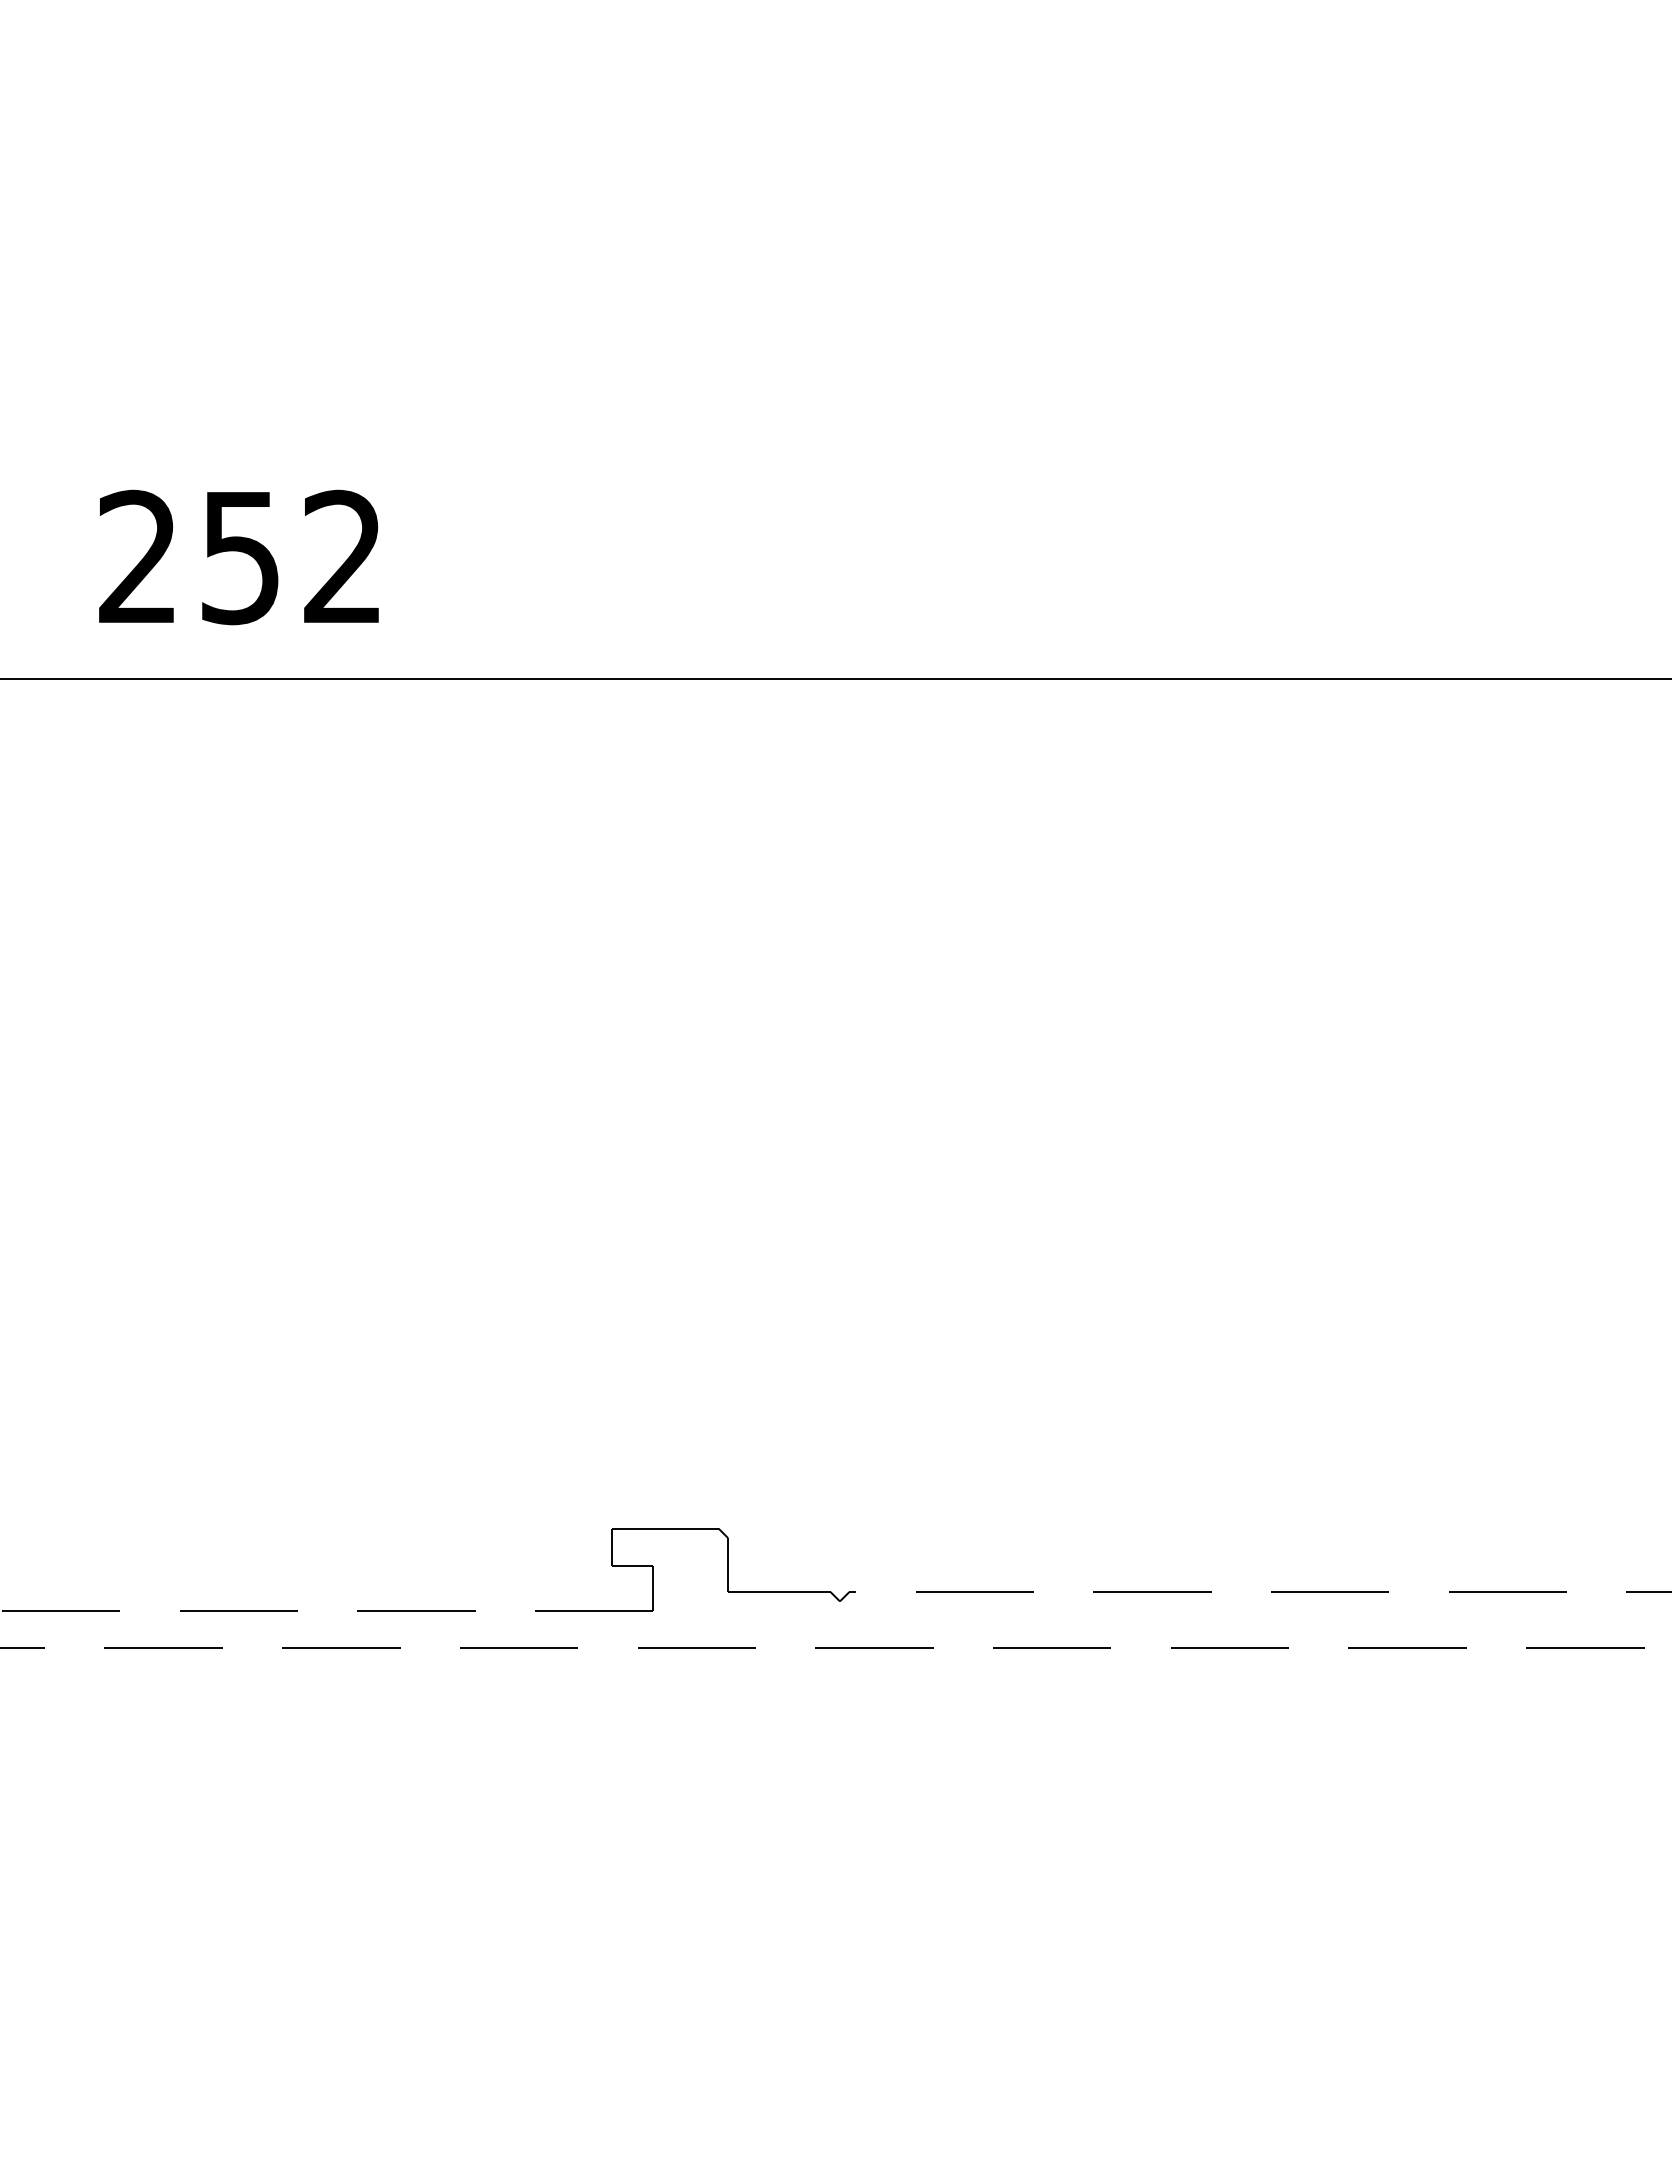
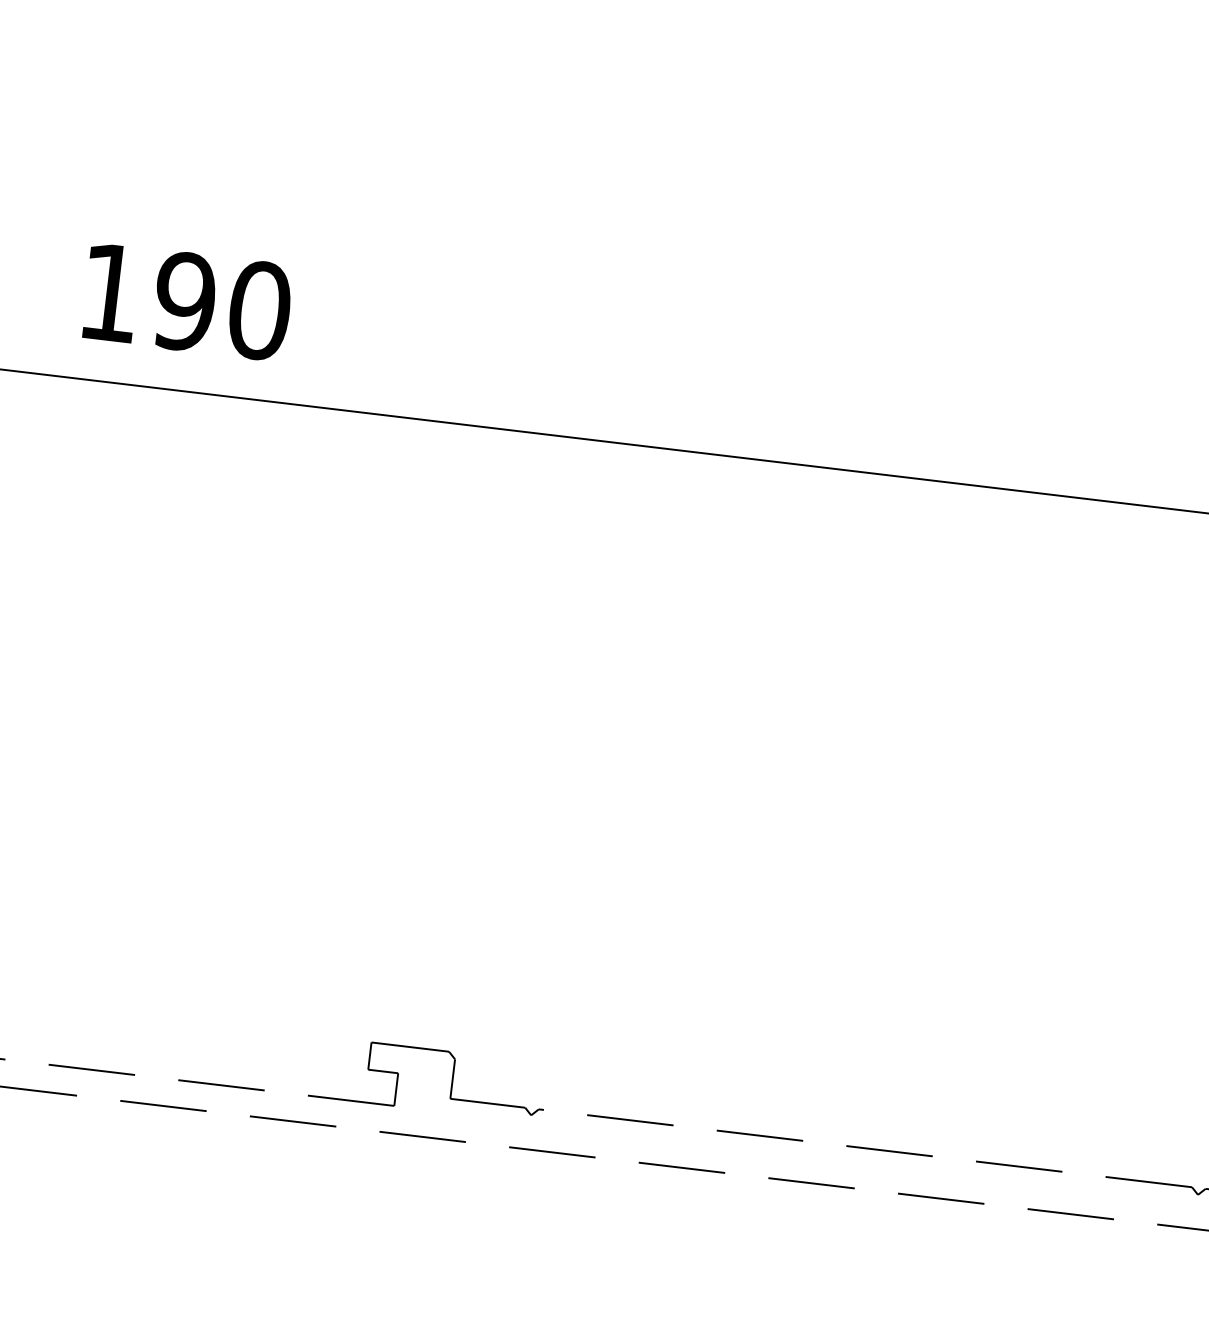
text: (241, 557) -> (185, 301), 252 -> 190

